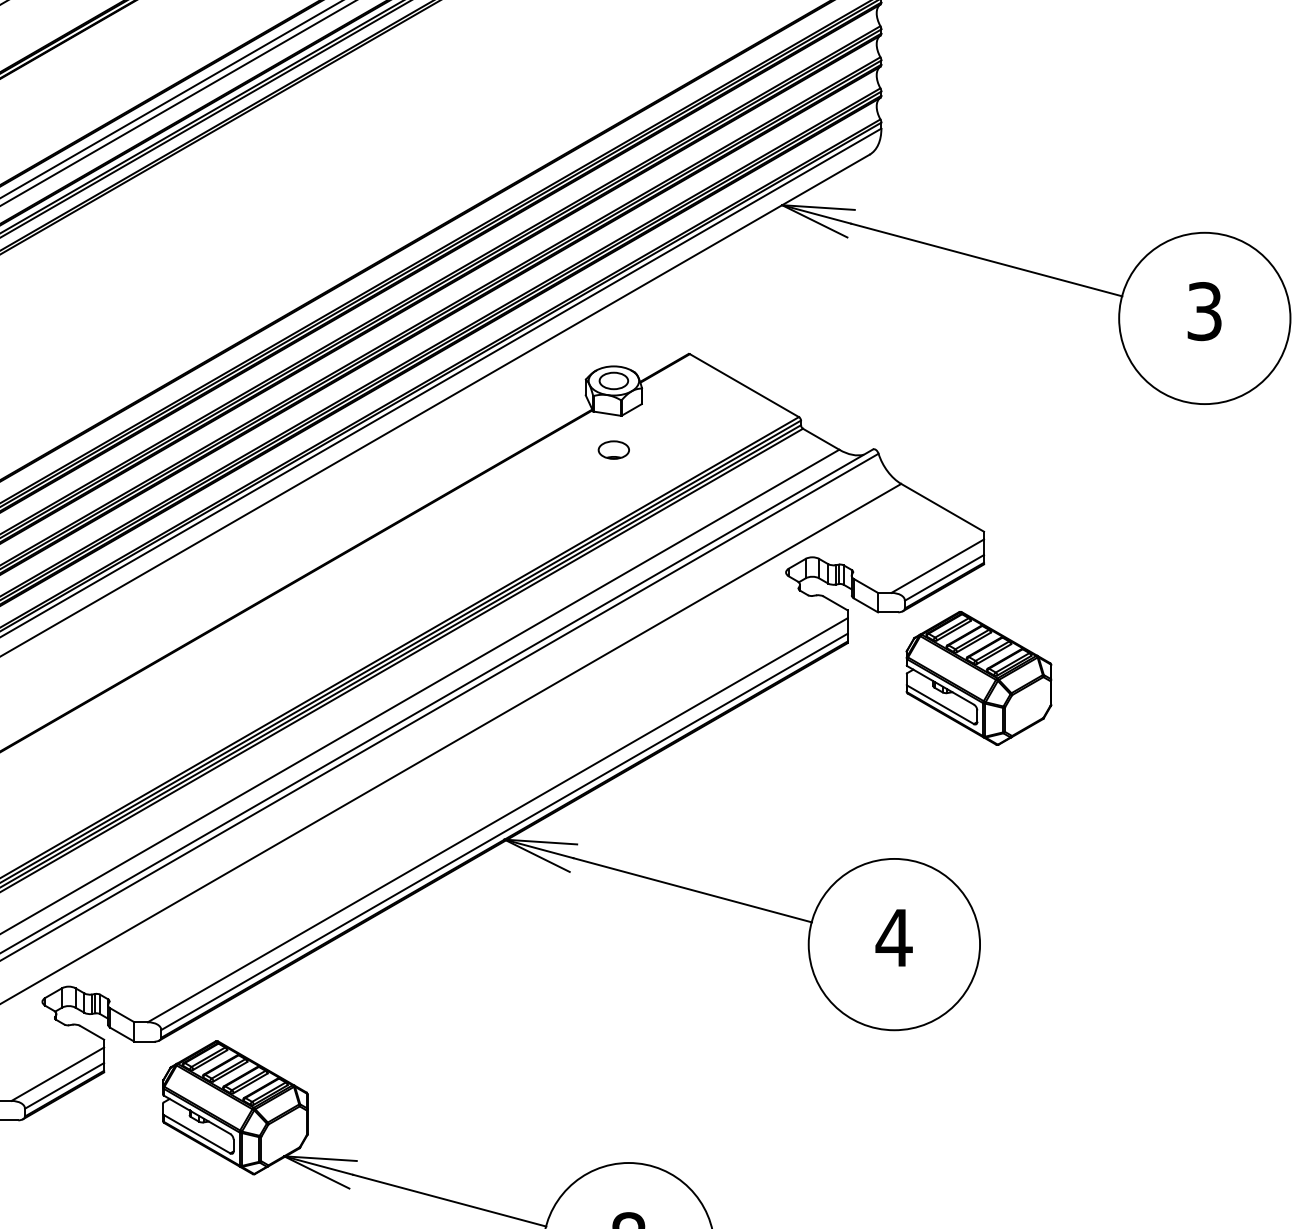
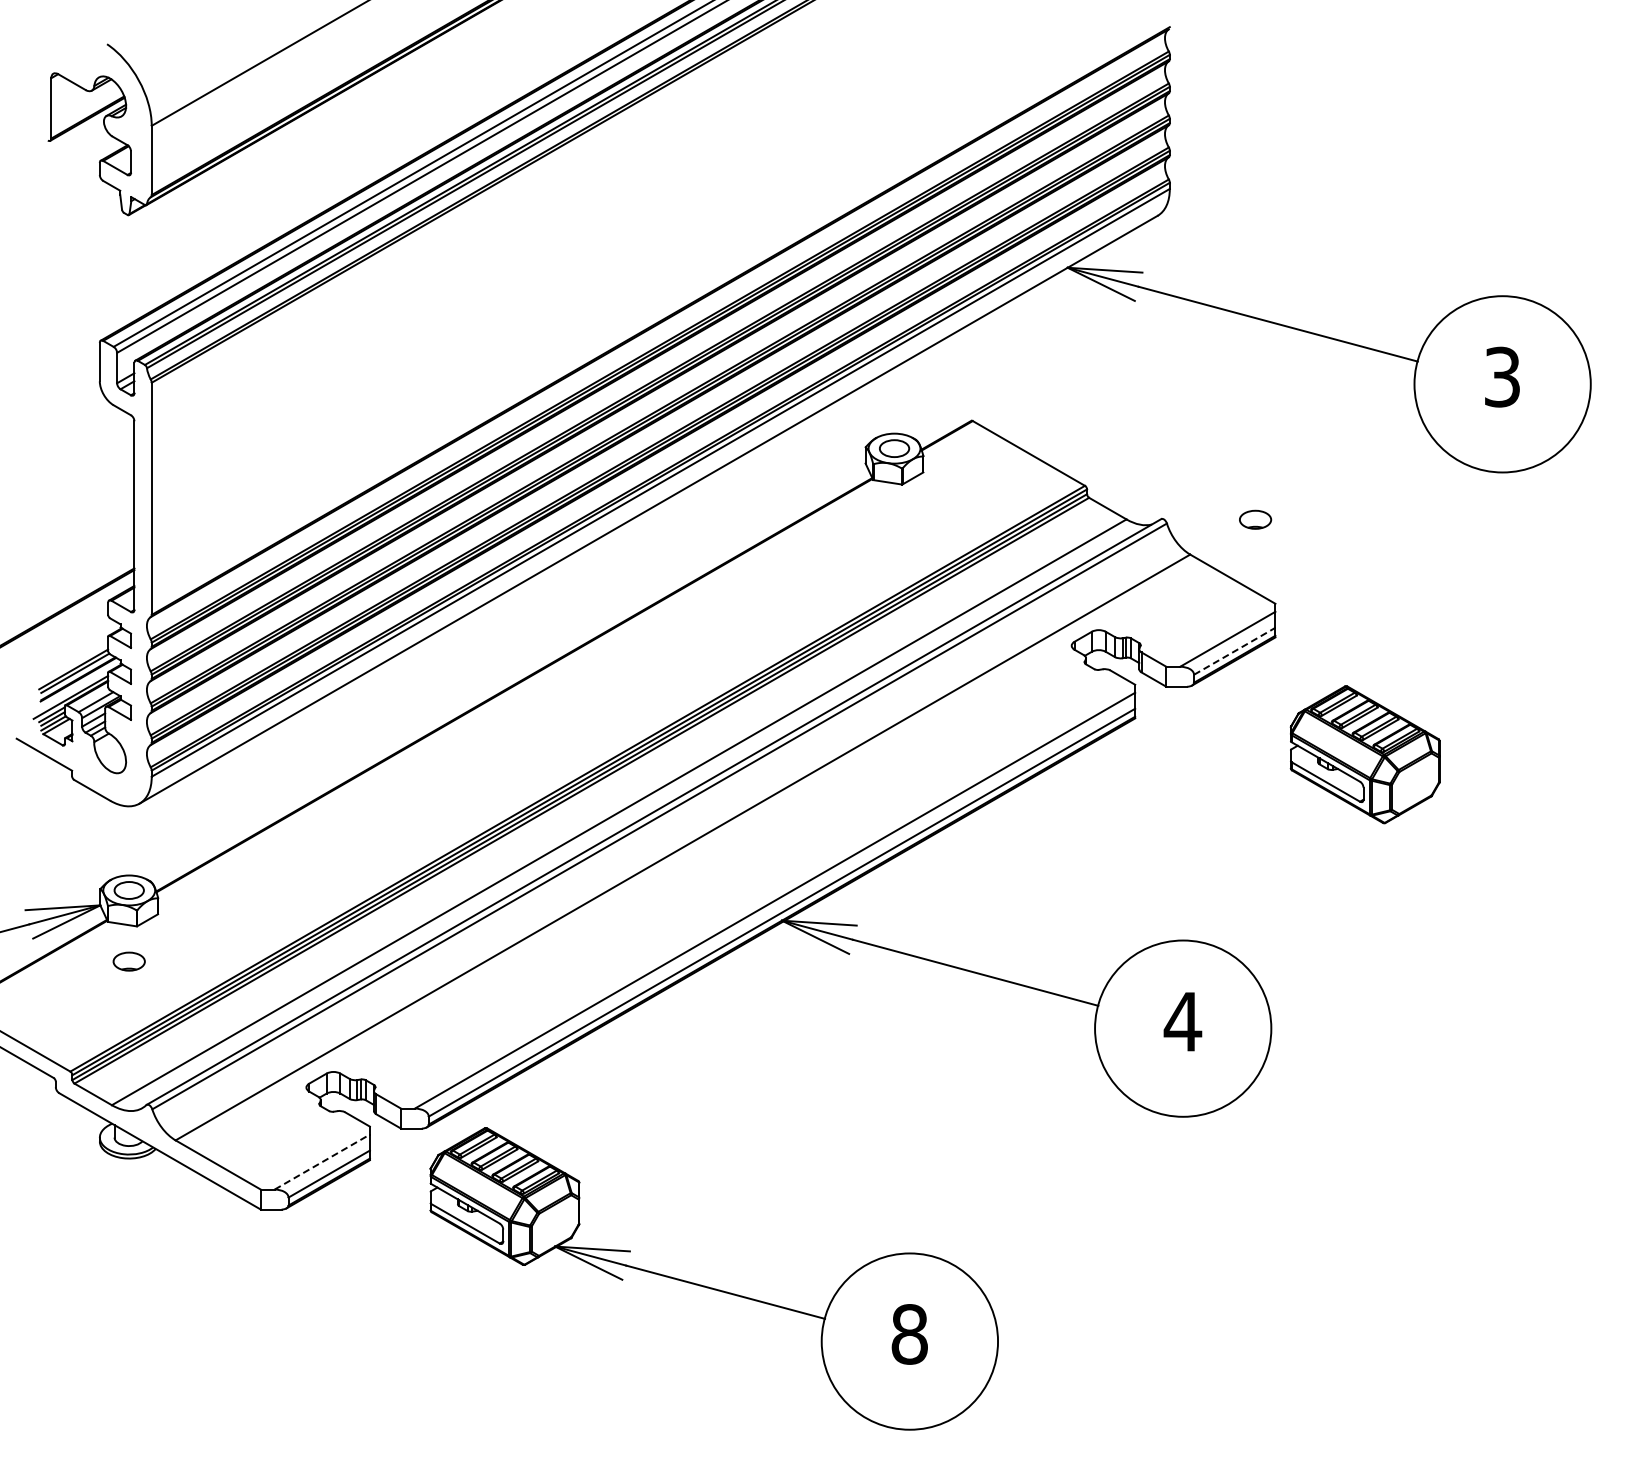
part: (613, 449) -> (1255, 519), moved
line: (944, 578) -> (1234, 651), solid -> dashed
part: (978, 678) -> (1364, 754), moved
line: (58, 1074) -> (322, 1162), solid -> dashed

